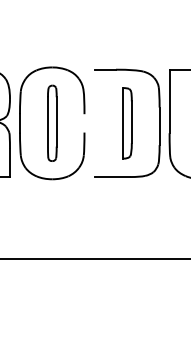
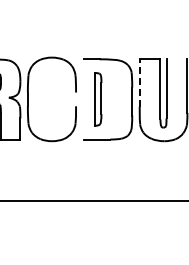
line: (169, 102) -> (139, 83), solid -> dashed
part: (51, 123) -> (51, 99), removed
part: (127, 123) -> (98, 99), moved

